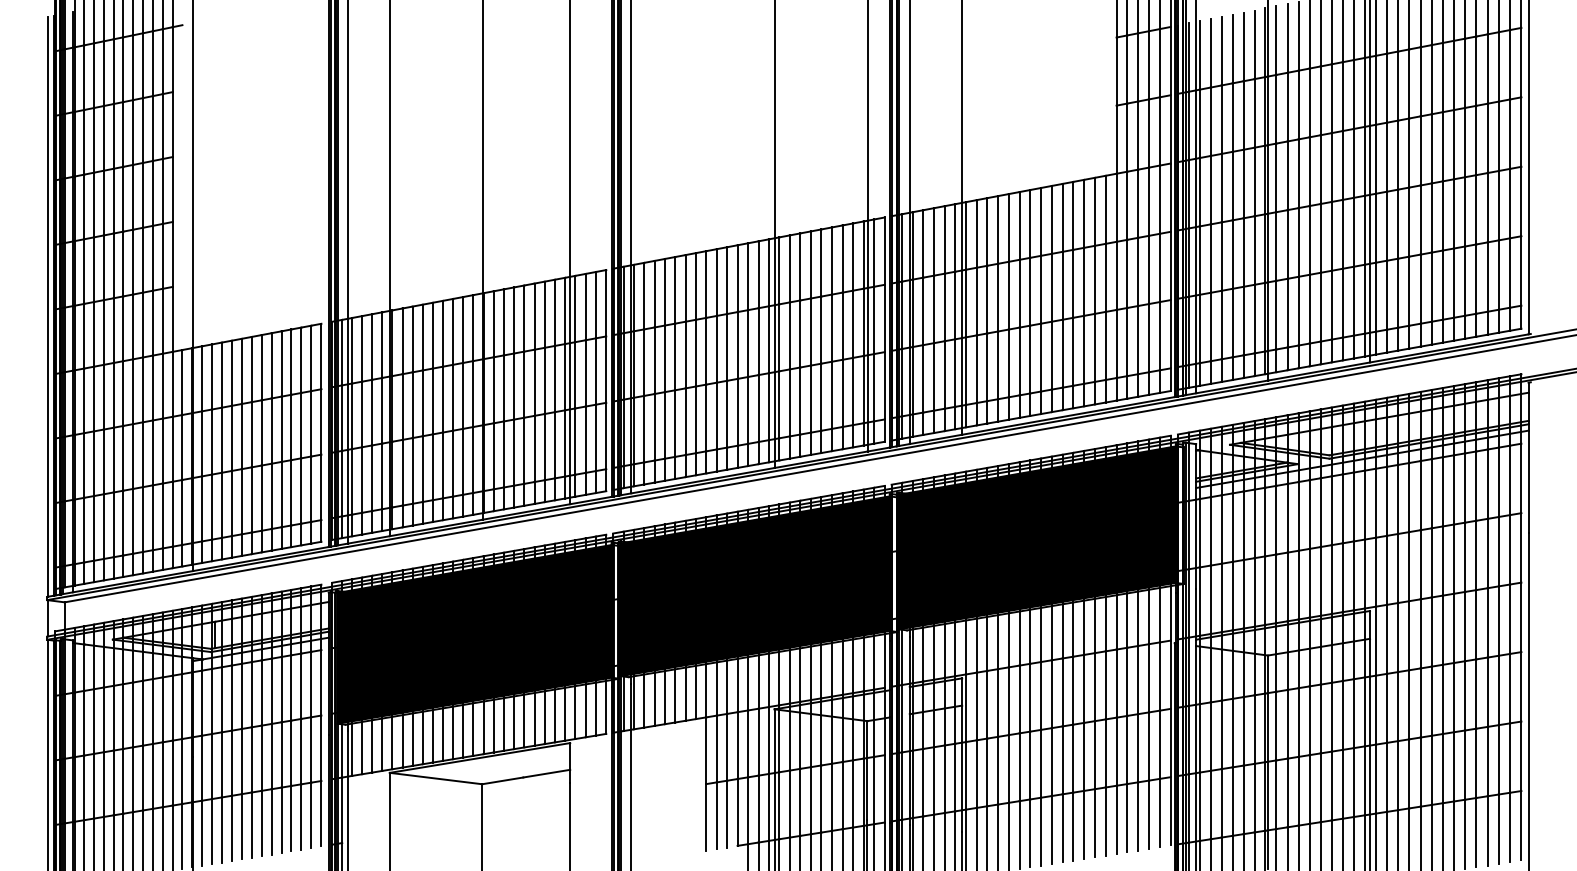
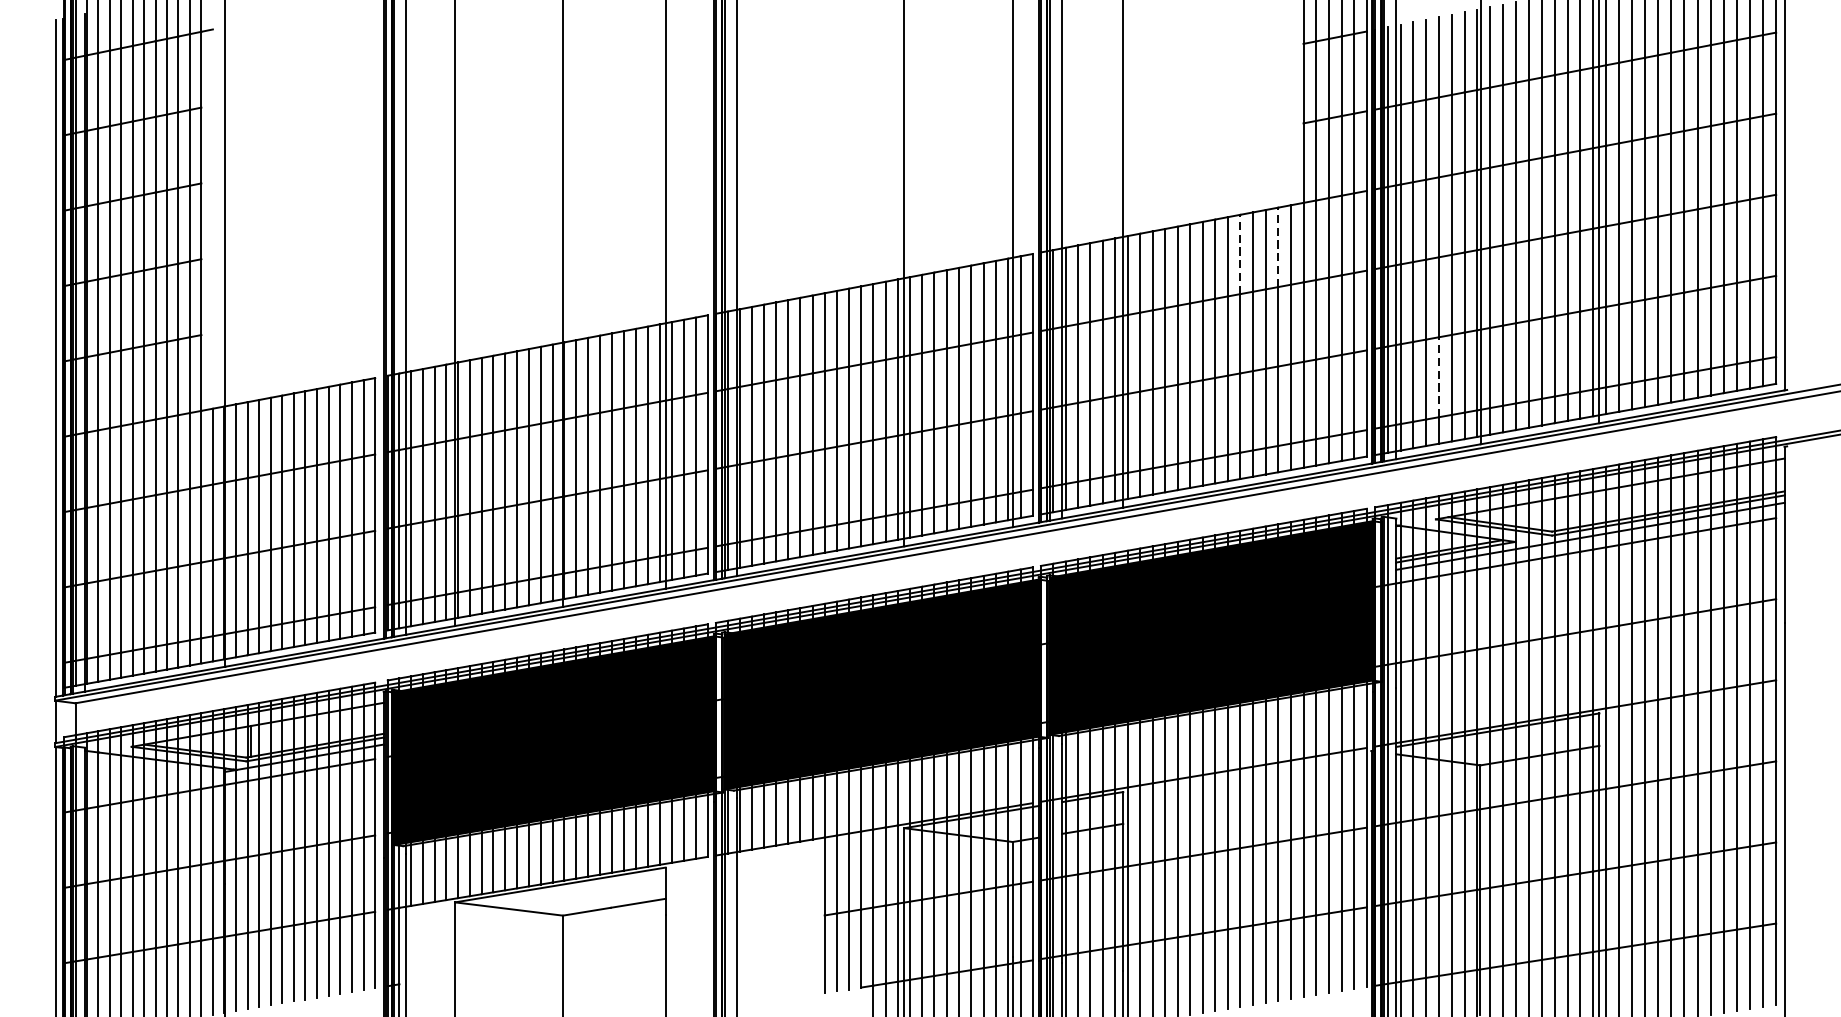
line: (1094, 211) -> (1277, 246), solid -> dashed
line: (1062, 217) -> (1240, 253), solid -> dashed
line: (1232, 322) -> (1438, 376), solid -> dashed

